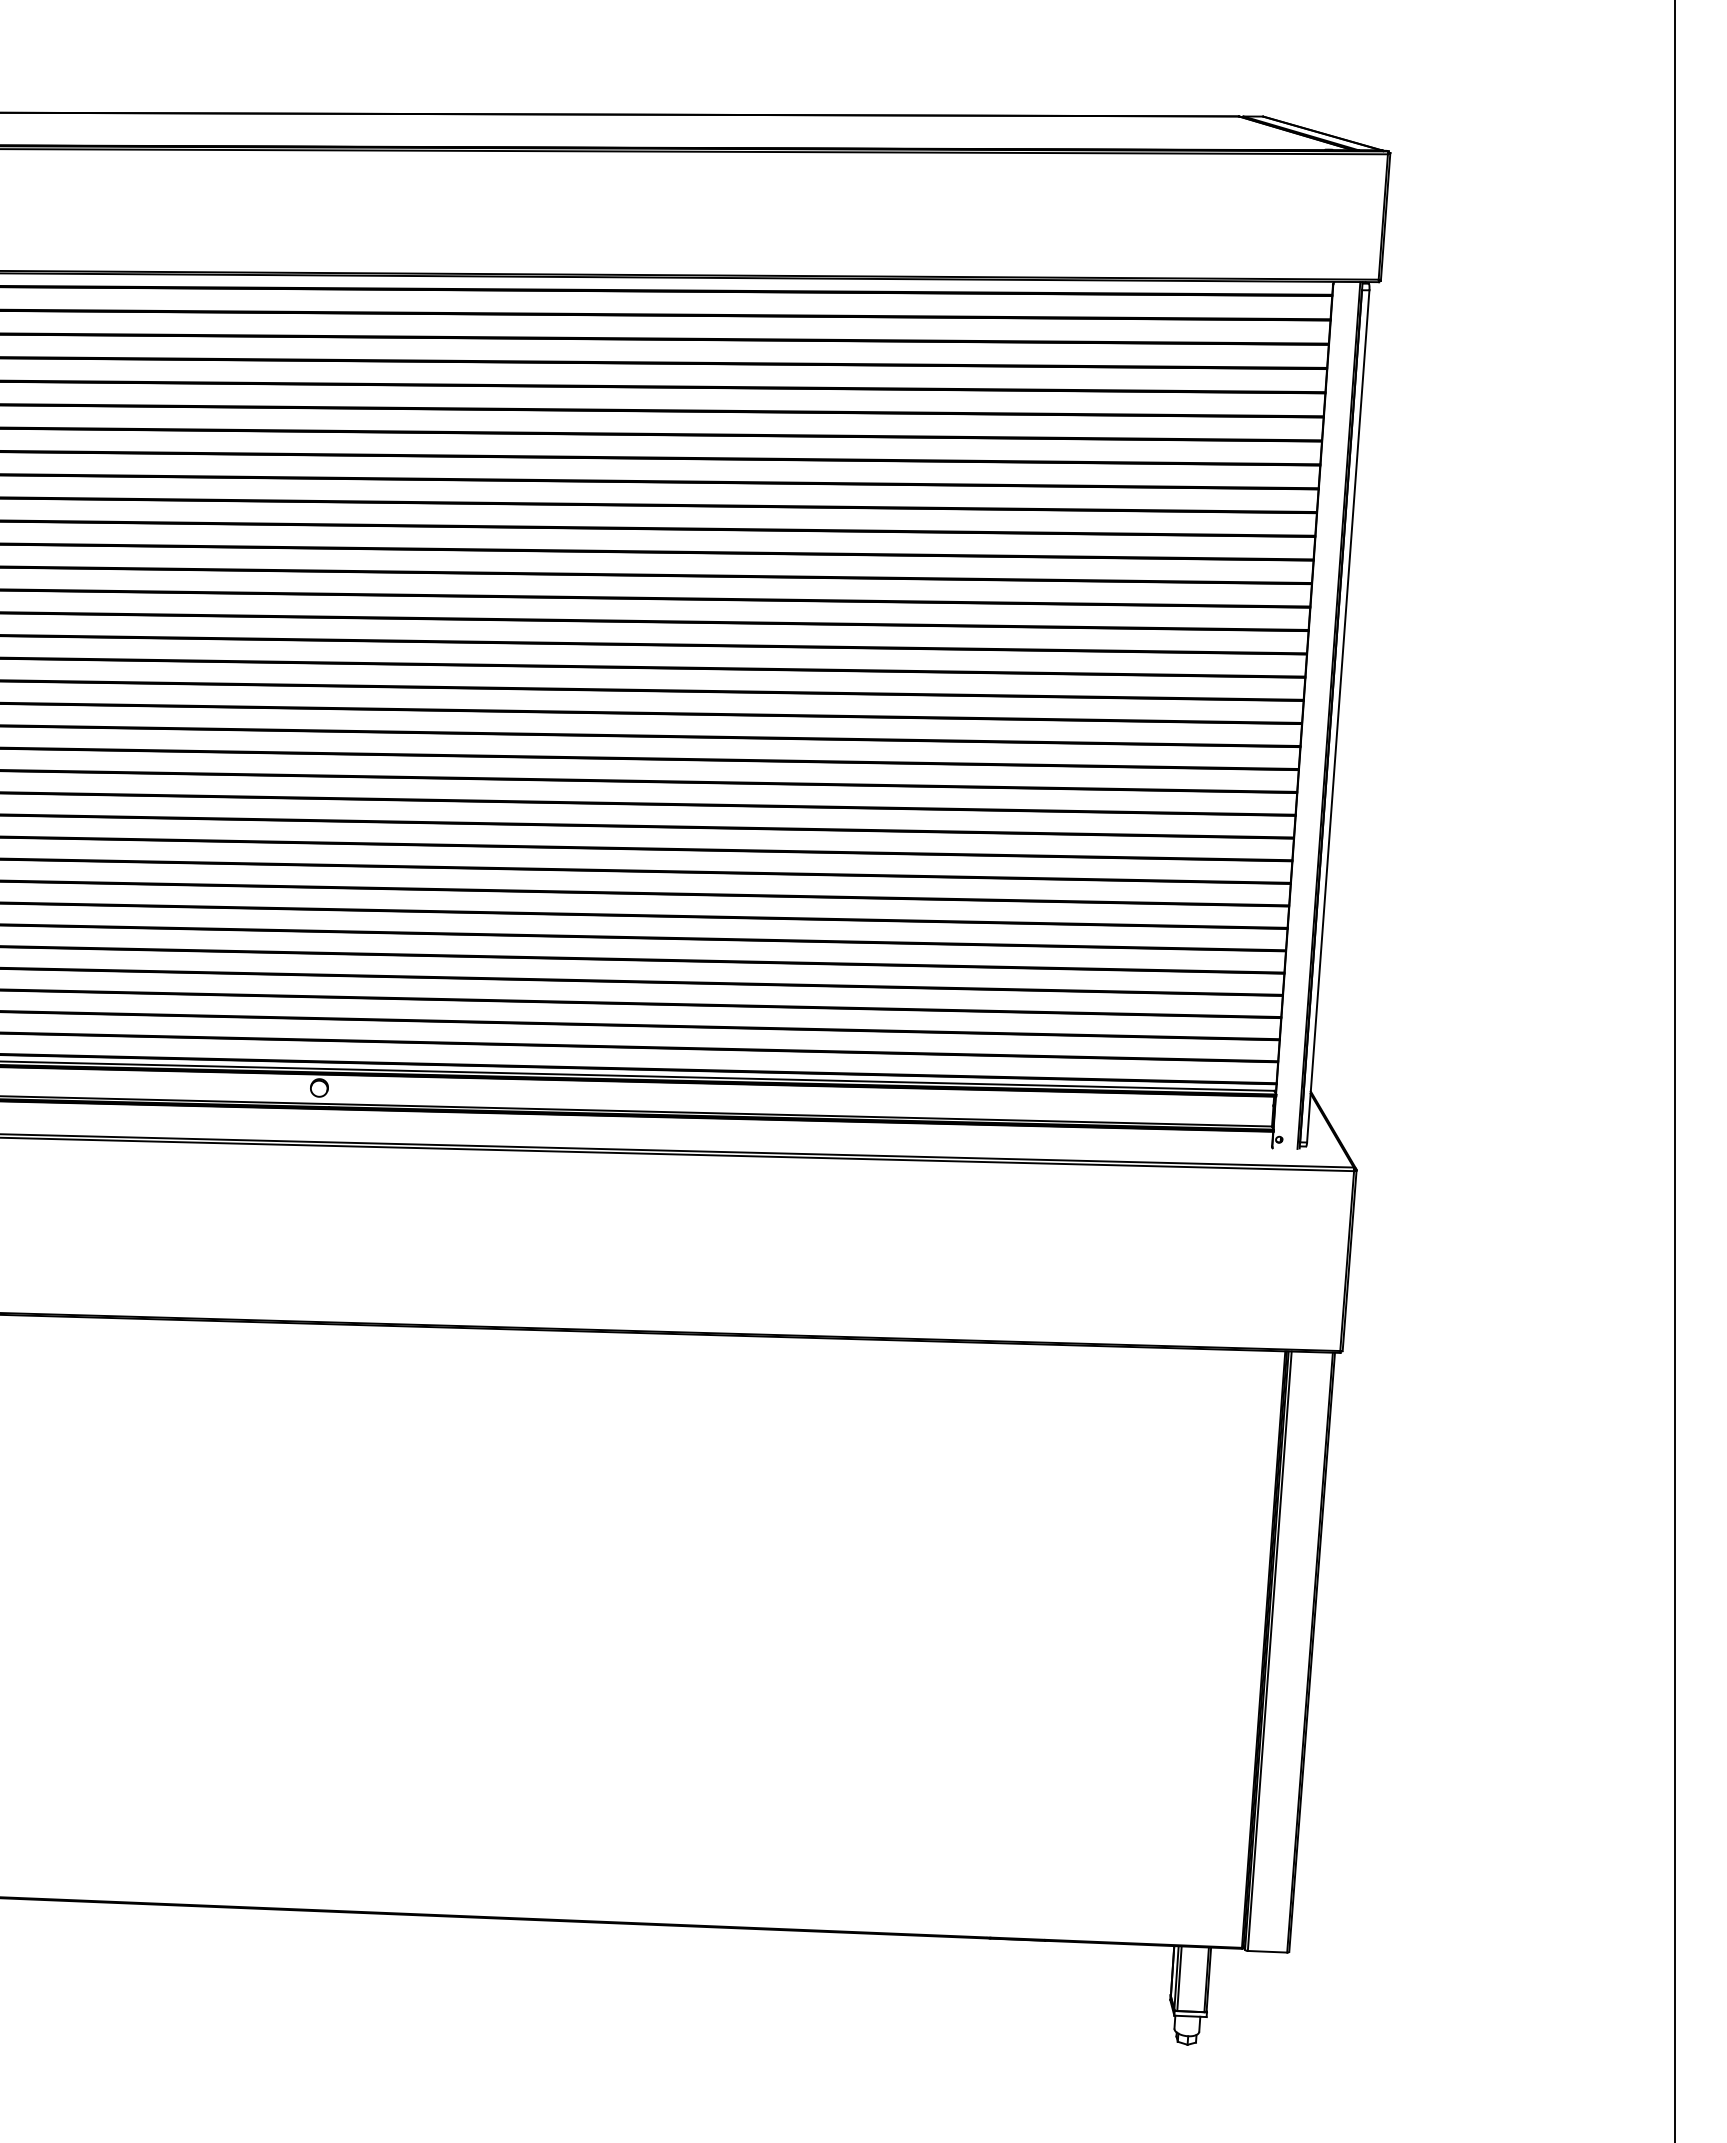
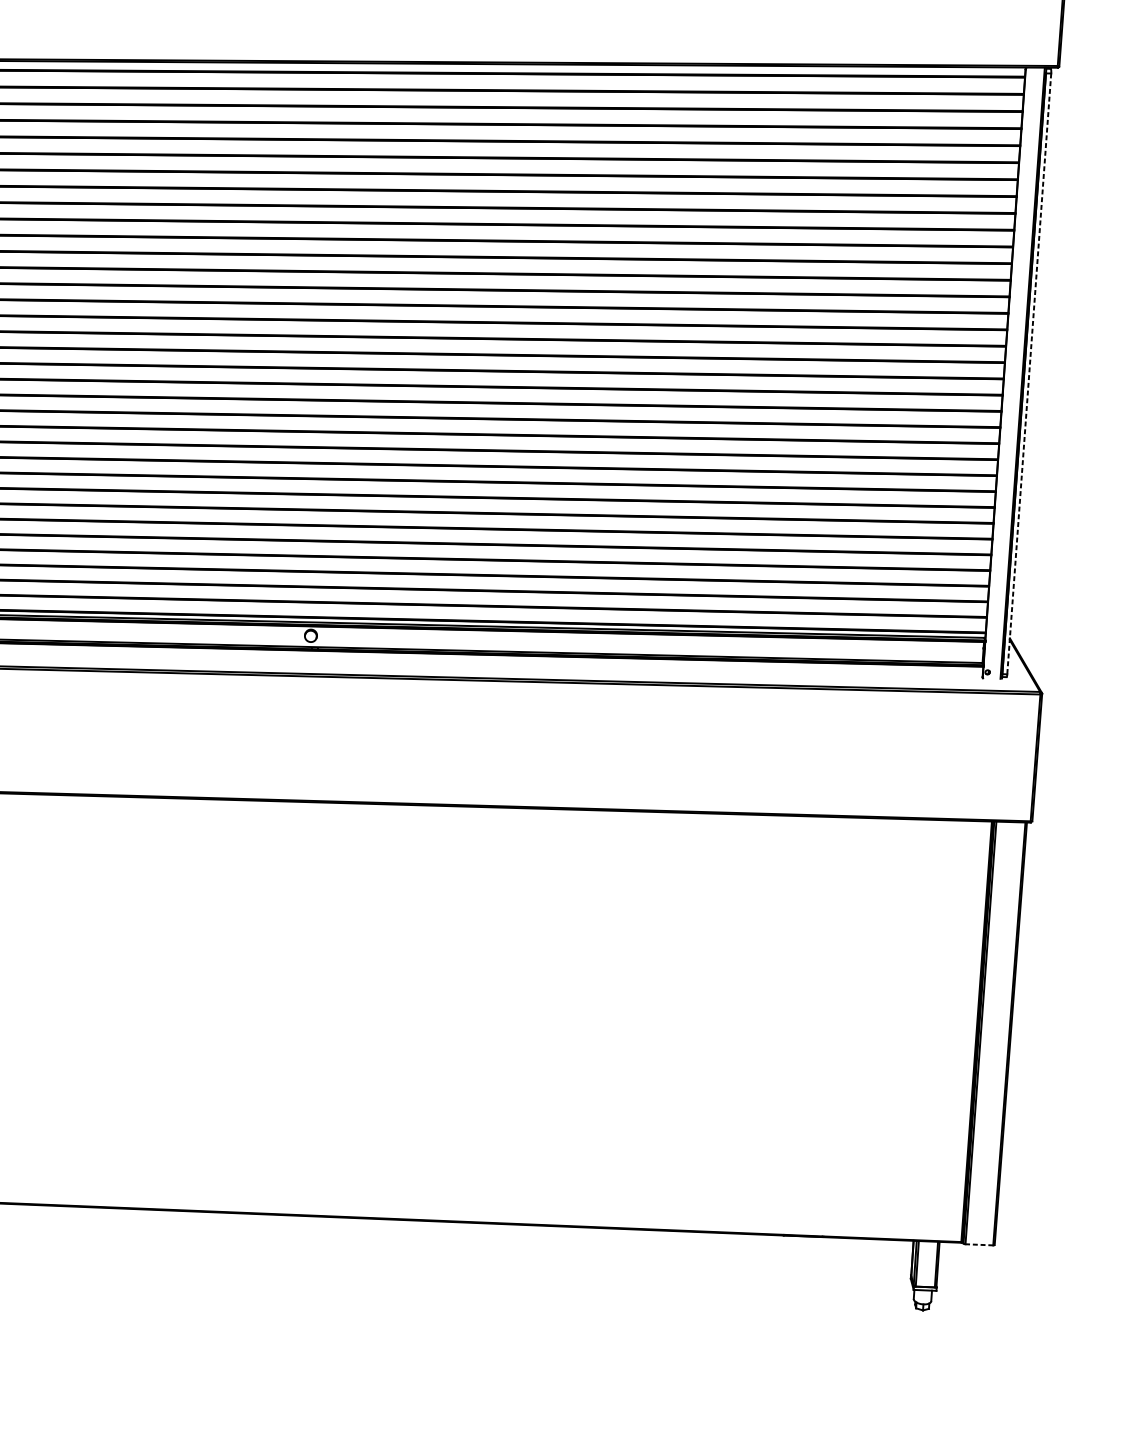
line: (1338, 716) -> (1029, 373), solid -> dashed
line: (1267, 1951) -> (979, 1244), solid -> dashed

